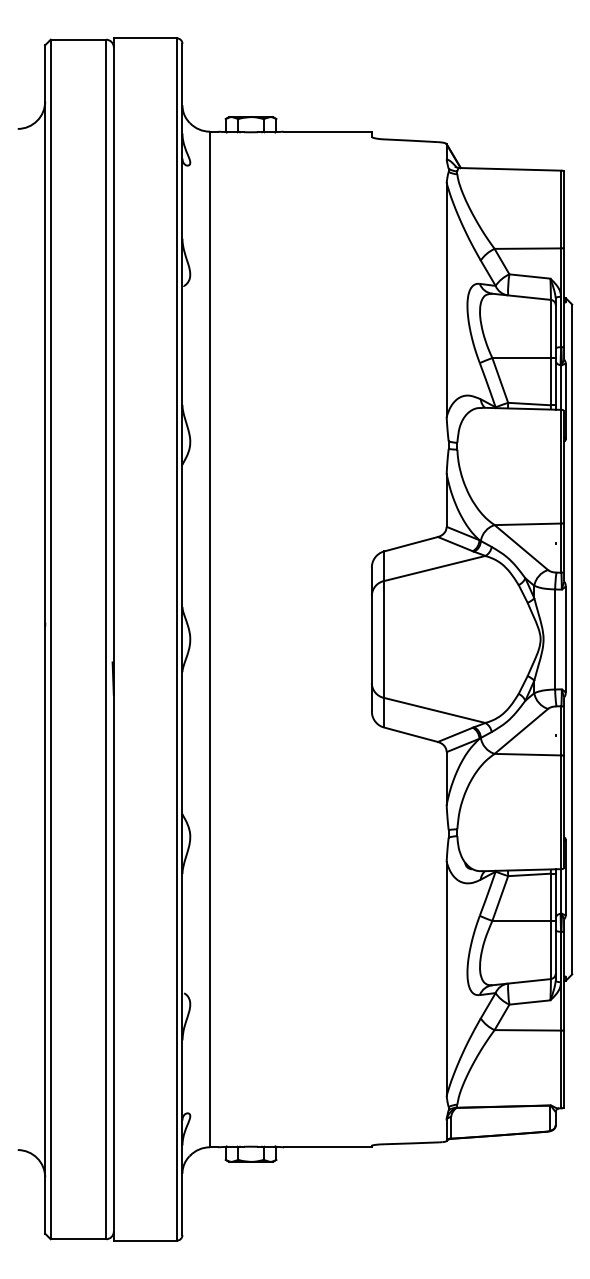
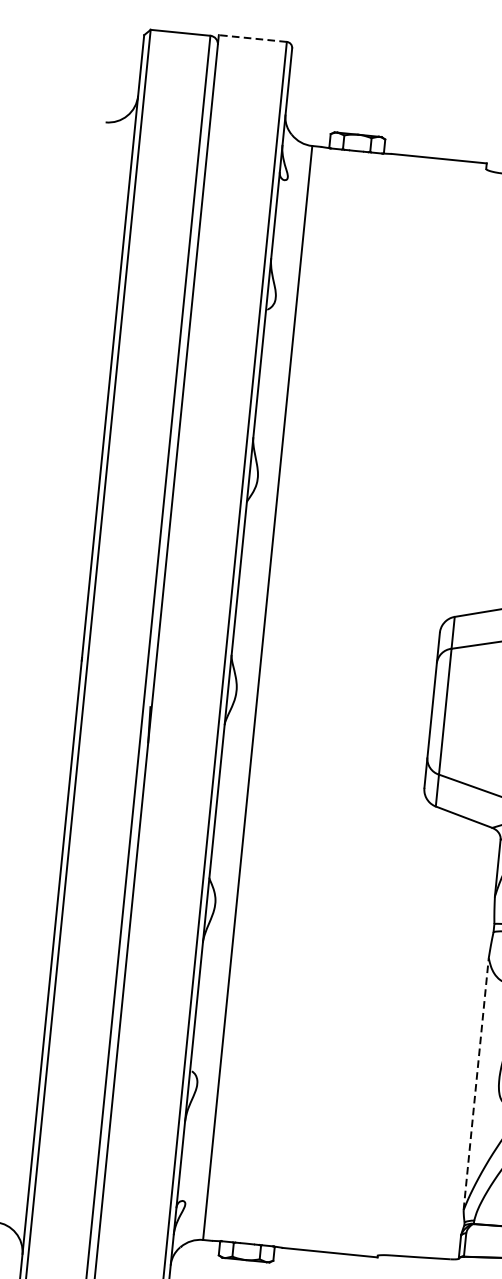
line: (145, 38) -> (252, 38), solid -> dashed
line: (446, 978) -> (476, 1083), solid -> dashed

